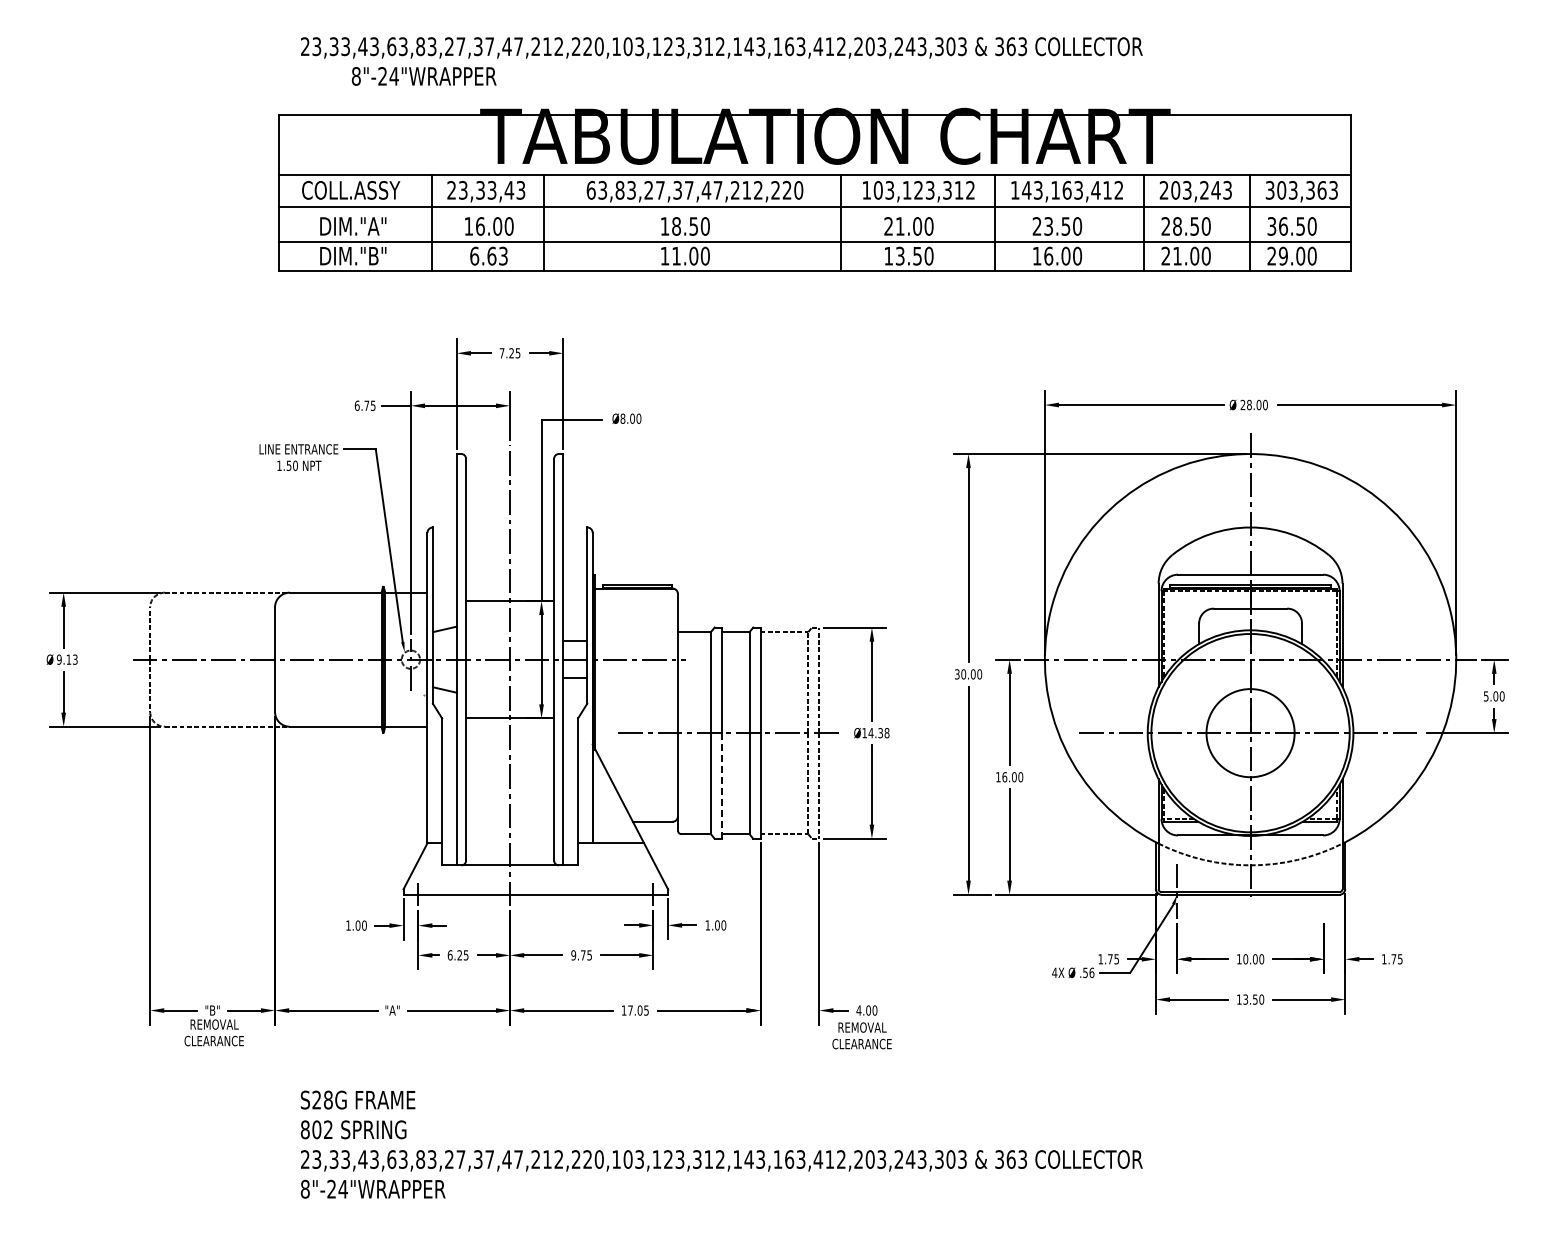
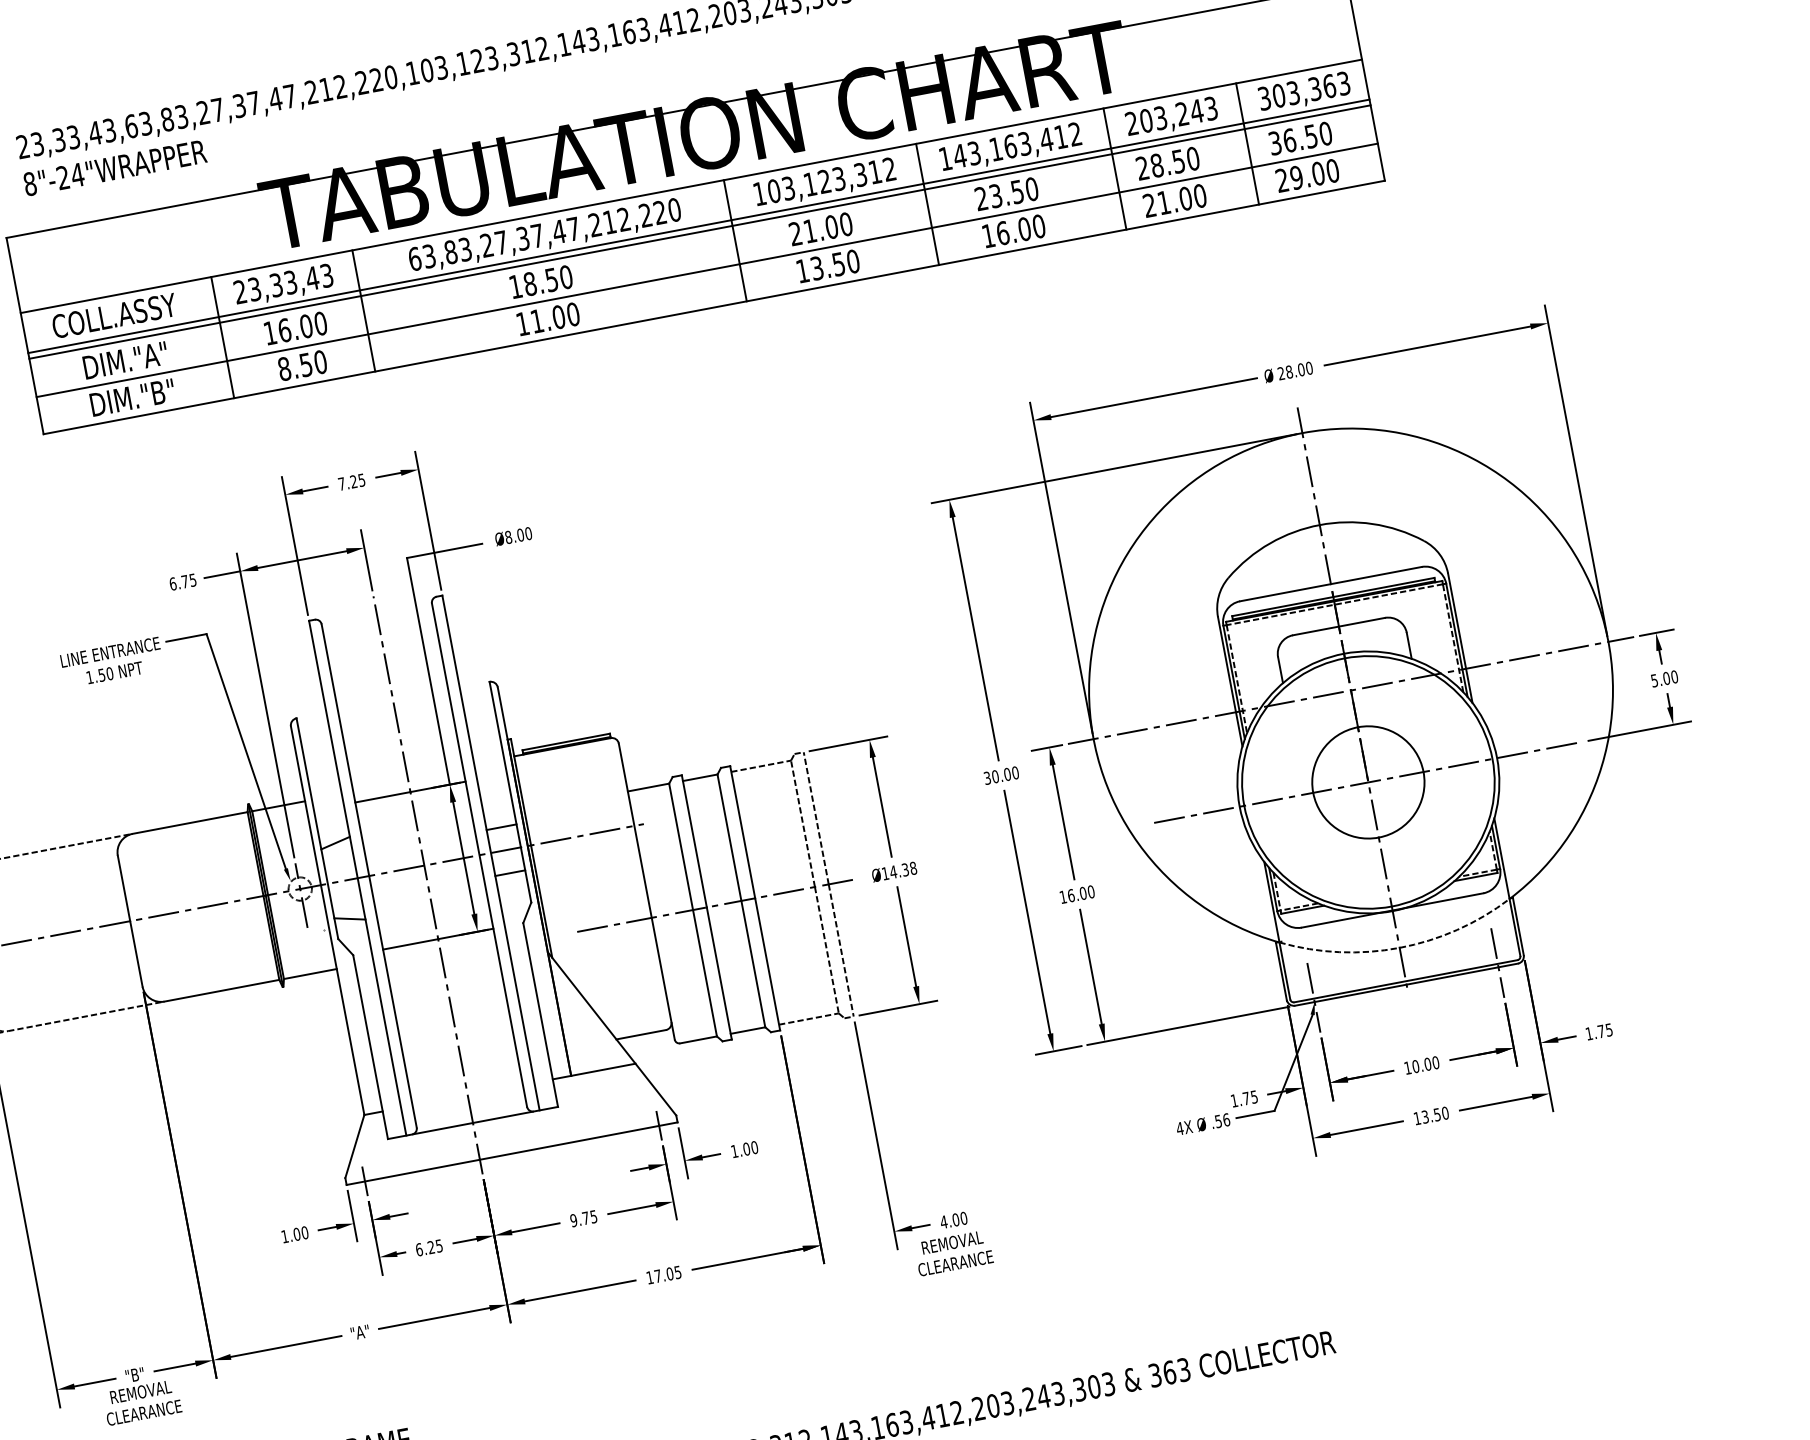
text: (423, 76) -> (114, 168), moved
line: (814, 211) -> (699, 232), added
text: (488, 255) -> (301, 364), 6.63 -> 8.50
line: (721, 785) -> (718, 973), dashed -> solid
line: (1324, 891) -> (1498, 963), added

